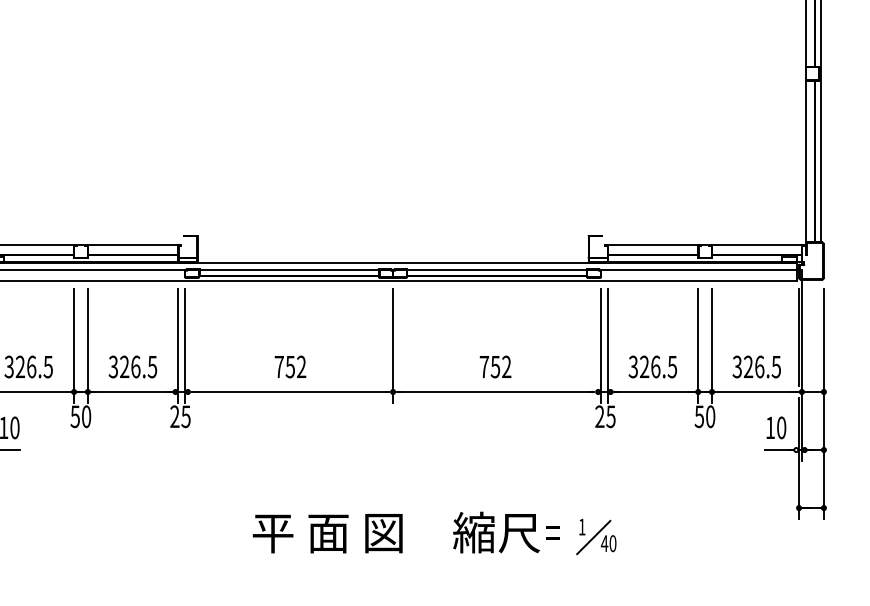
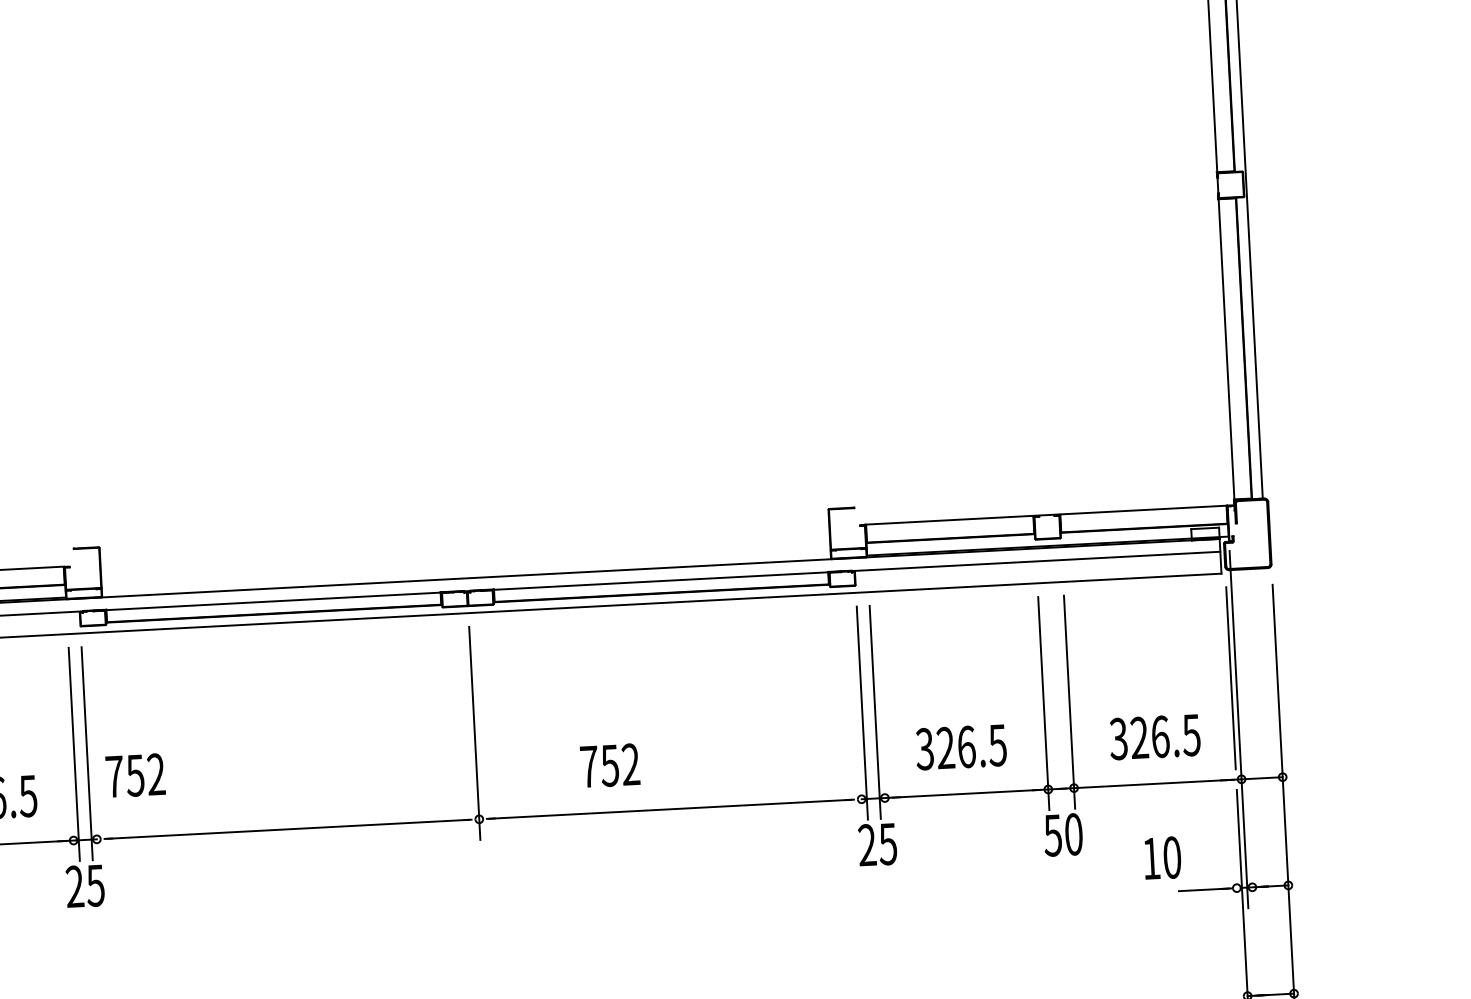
text: (290, 366) -> (135, 774), moved
text: (495, 366) -> (609, 764), moved
text: (776, 427) -> (1162, 857), moved

